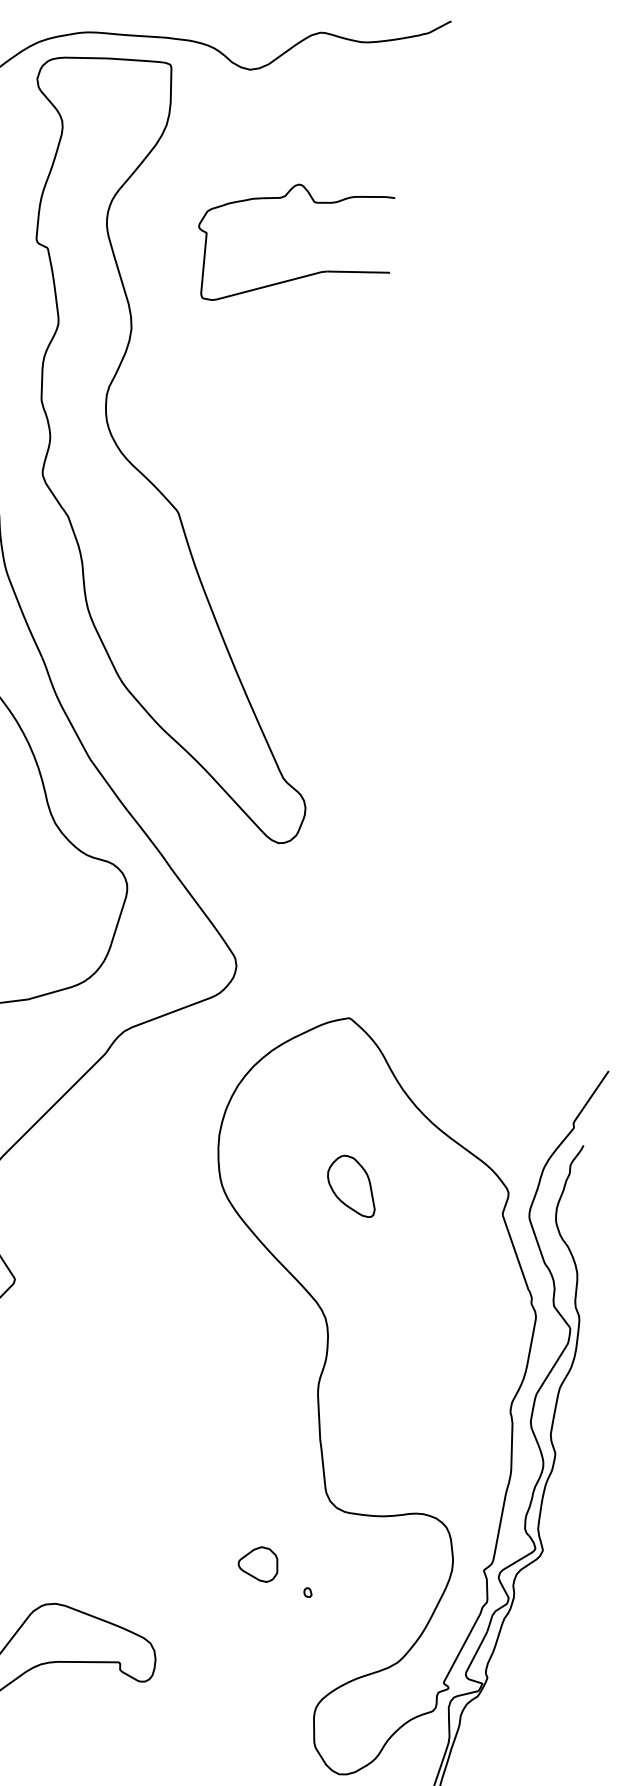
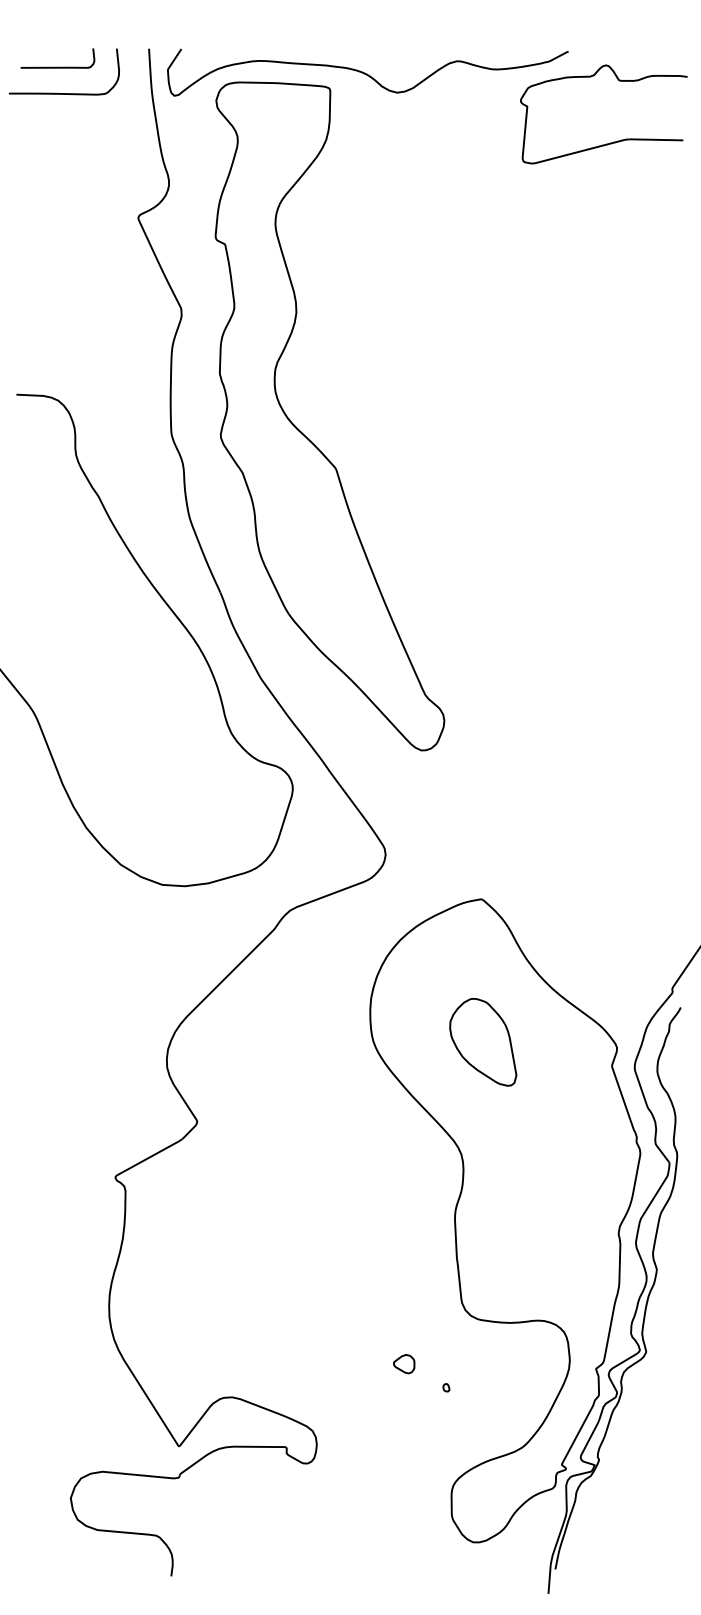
part: (308, 274) -> (613, 141), moved
part: (351, 1186) -> (483, 1042), size x1.67
part: (258, 1565) -> (404, 1364), size x0.62

